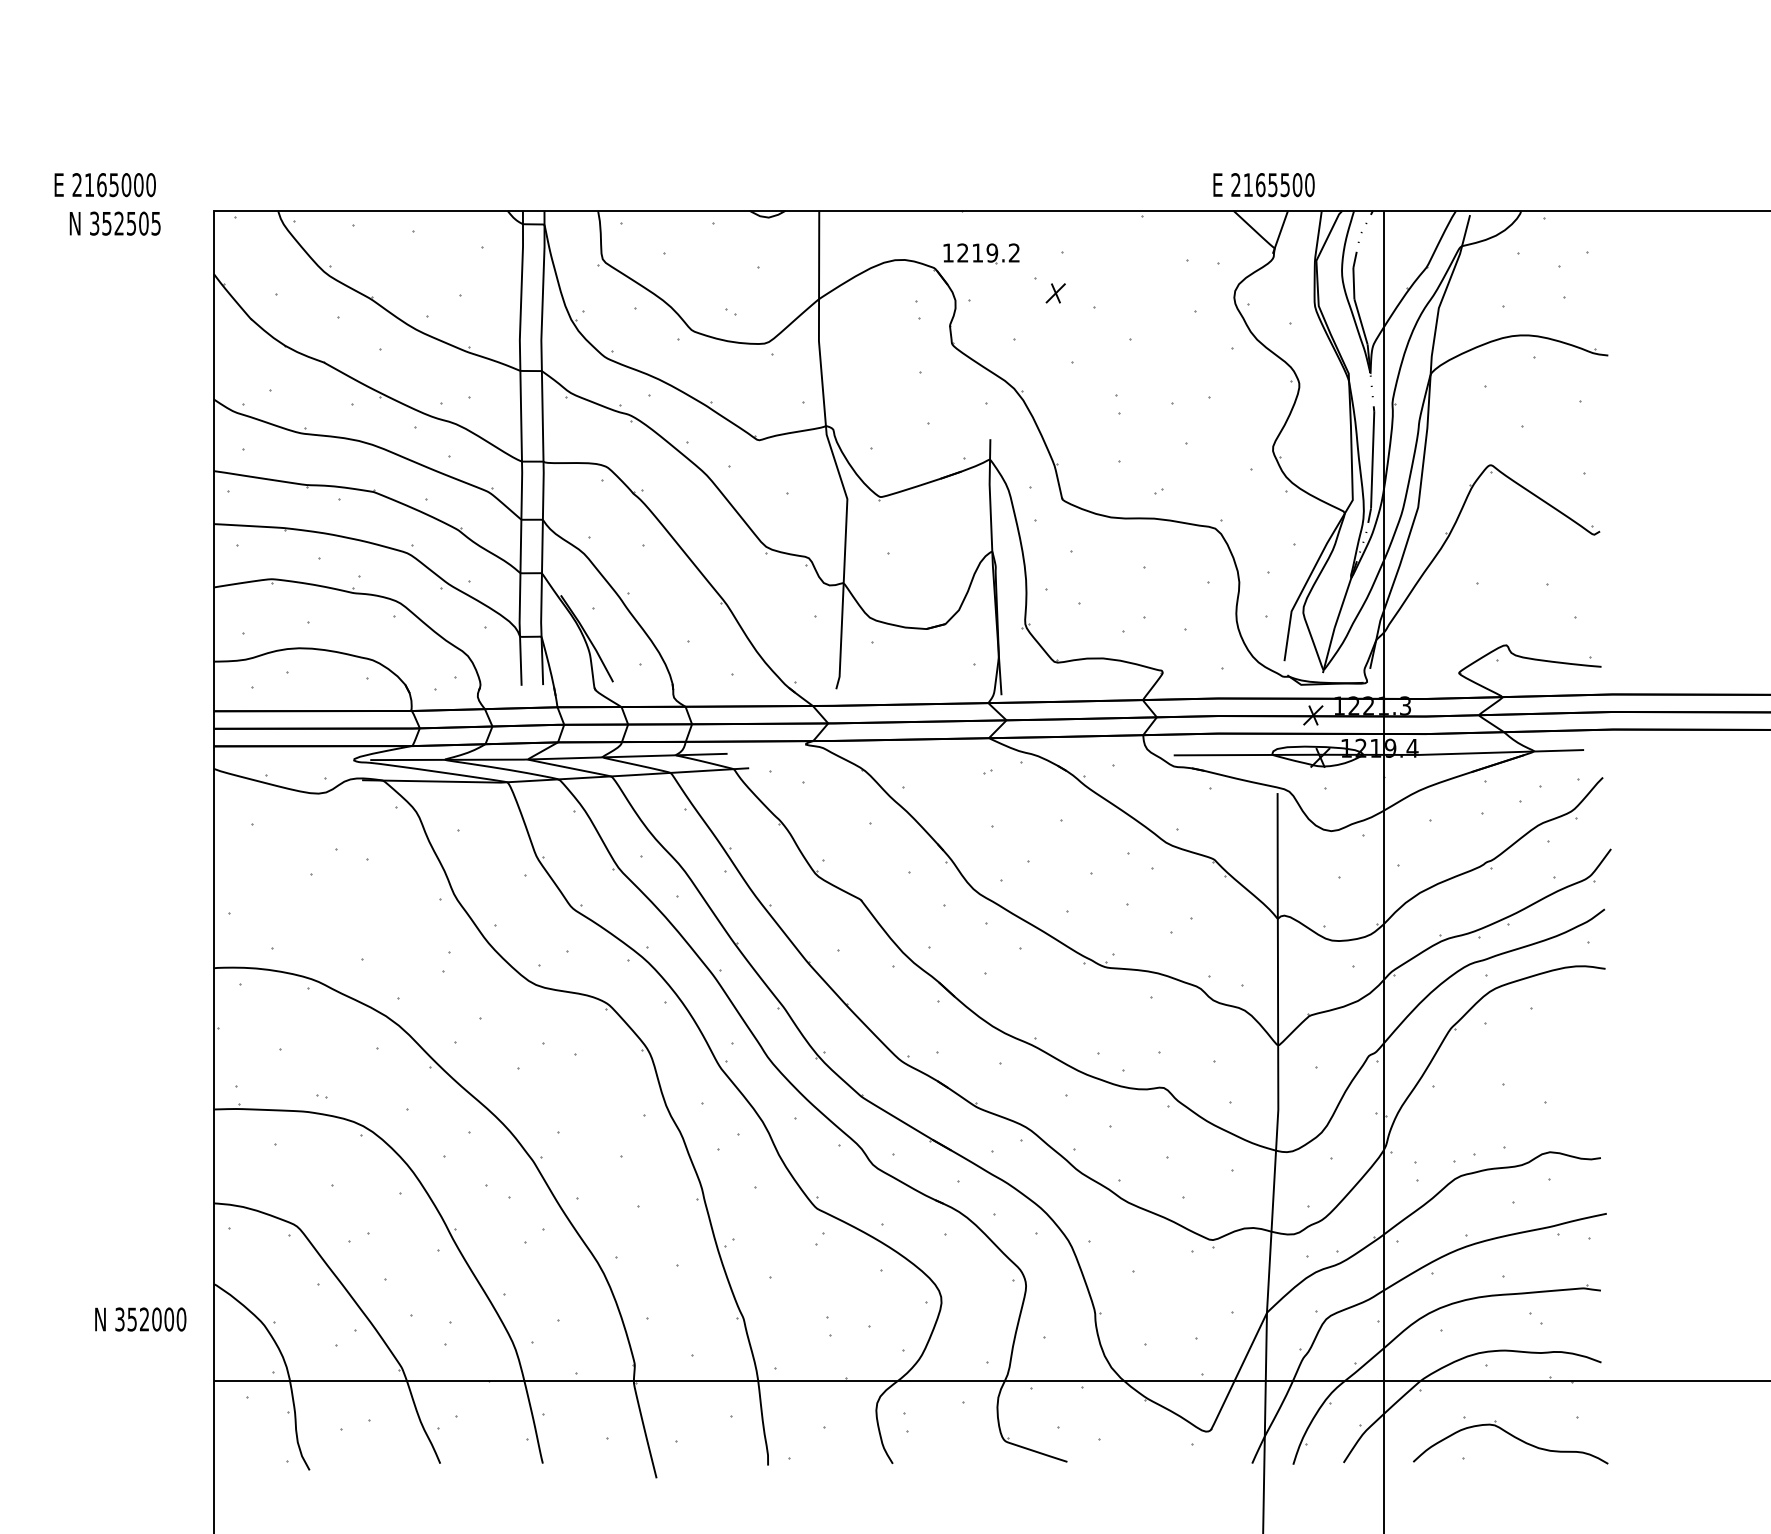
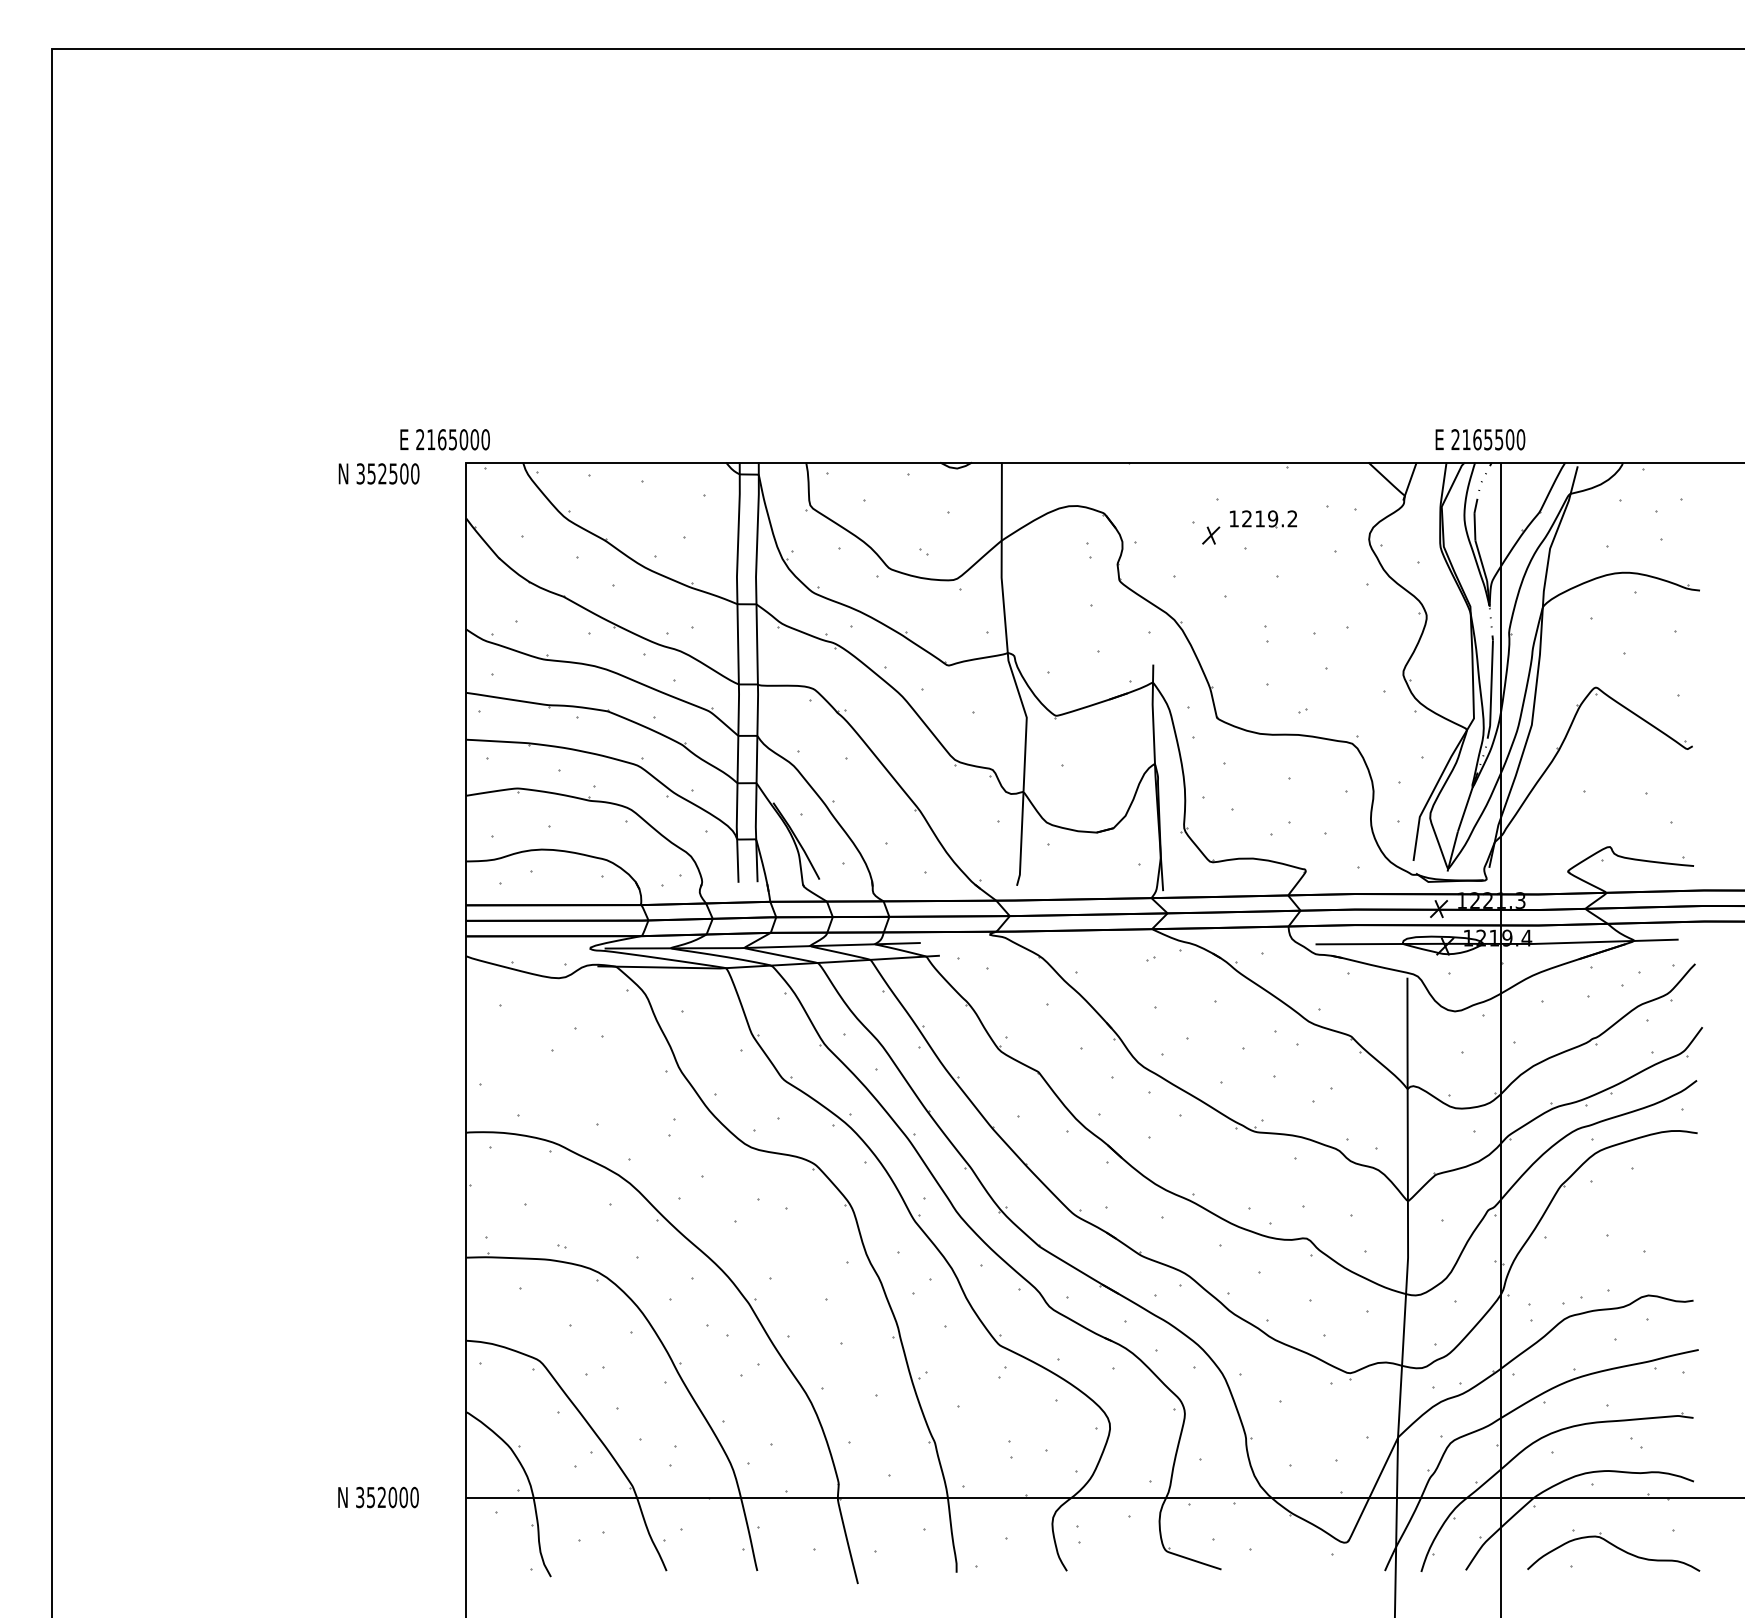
text: (104, 184) -> (444, 439), moved
text: (1264, 184) -> (1480, 439), moved
text: (156, 223) -> (415, 473), 352505 -> 352500
part: (981, 253) -> (1263, 519), moved
text: (140, 1319) -> (378, 1497), moved

